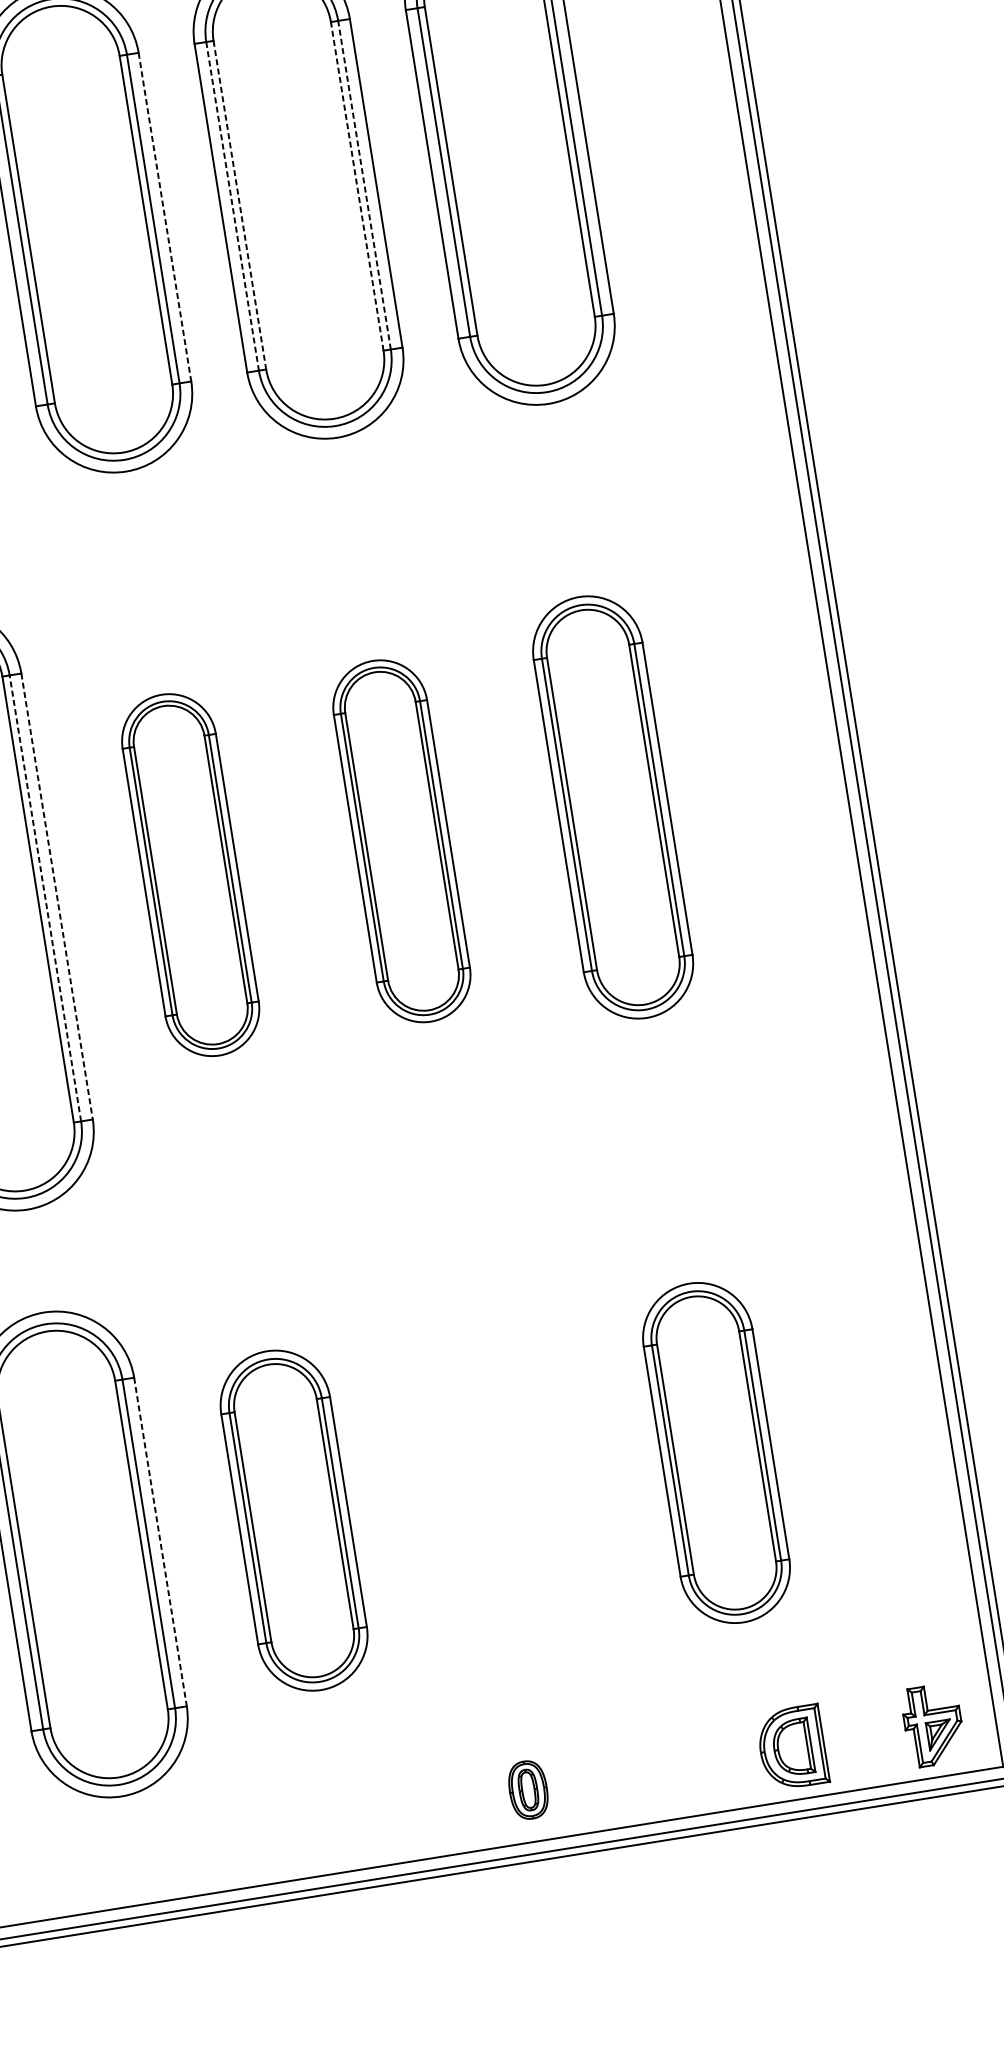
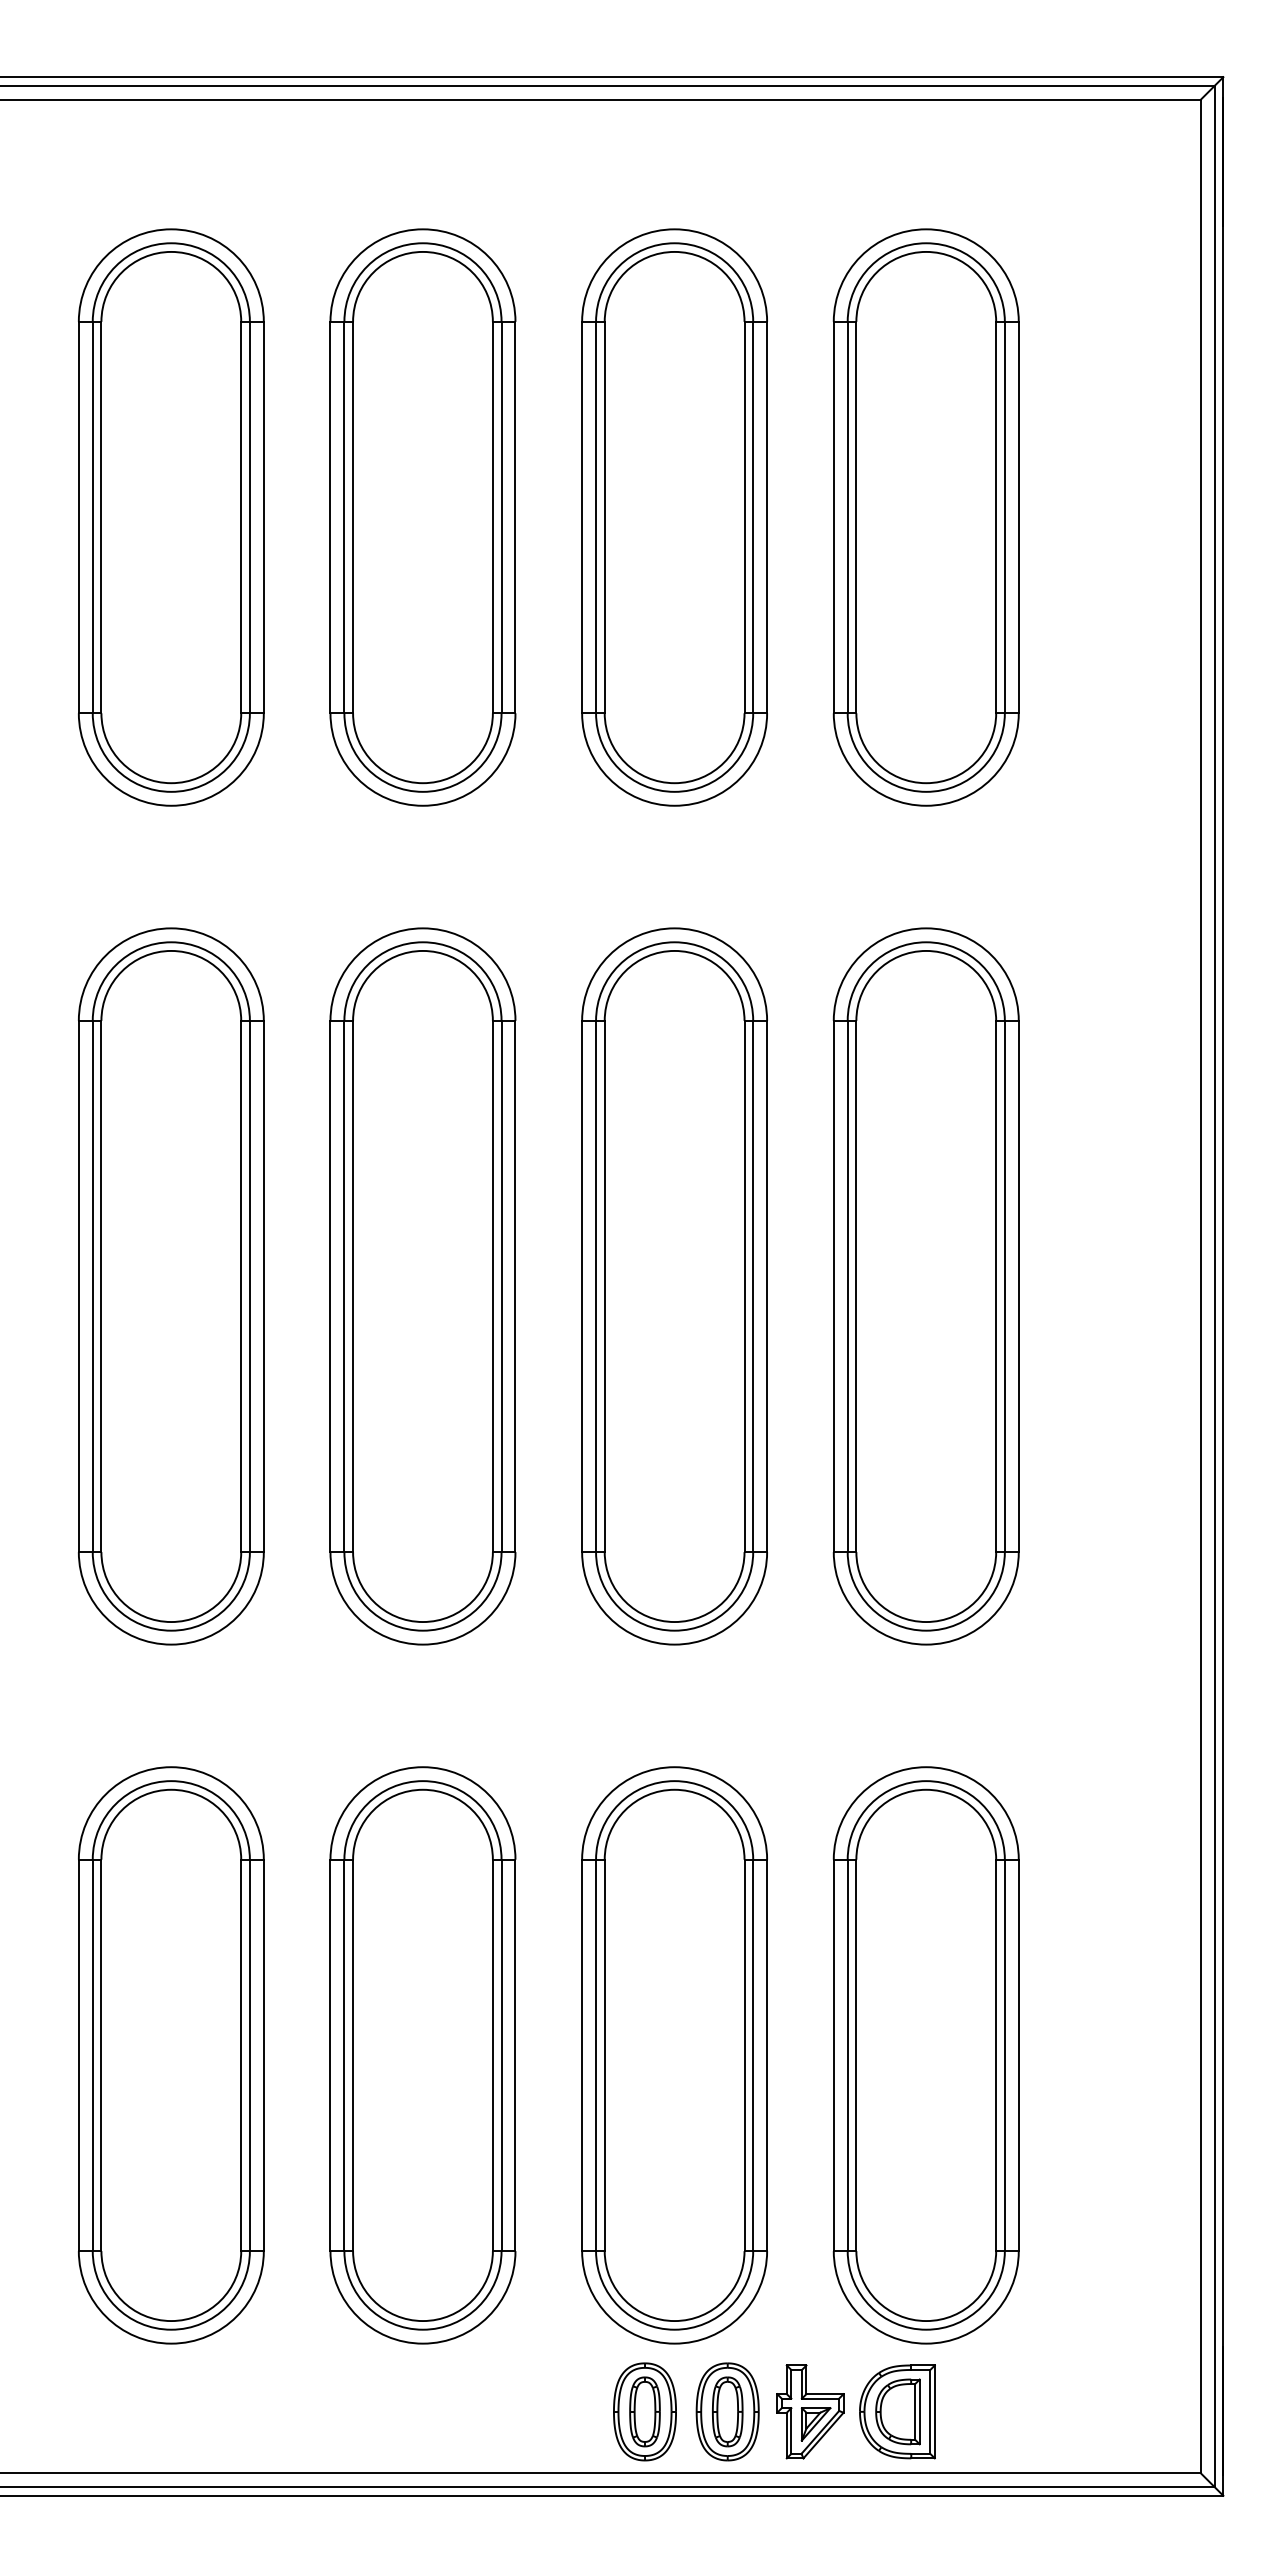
line: (364, 185) -> (753, 517), dashed -> solid
line: (357, 186) -> (744, 517), dashed -> solid
line: (239, 205) -> (604, 517), dashed -> solid
line: (232, 206) -> (596, 517), dashed -> solid
line: (164, 217) -> (515, 517), dashed -> solid
part: (612, 807) -> (925, 1286), size x1.43
part: (401, 841) -> (674, 1286), size x1.67
part: (190, 875) -> (422, 1286), size x1.67
line: (56, 896) -> (263, 1286), dashed -> solid
line: (45, 898) -> (249, 1286), dashed -> solid
part: (715, 1453) -> (925, 2055), size x1.43
part: (505, 1486) -> (674, 2055), added
part: (293, 1520) -> (422, 2055), size x1.43
line: (160, 1542) -> (263, 2055), dashed -> solid
part: (933, 1724) -> (810, 2411), moved
part: (792, 1747) -> (897, 2411), moved
part: (597, 1778) -> (727, 2411), added
part: (527, 1789) -> (644, 2411), size x1.43

